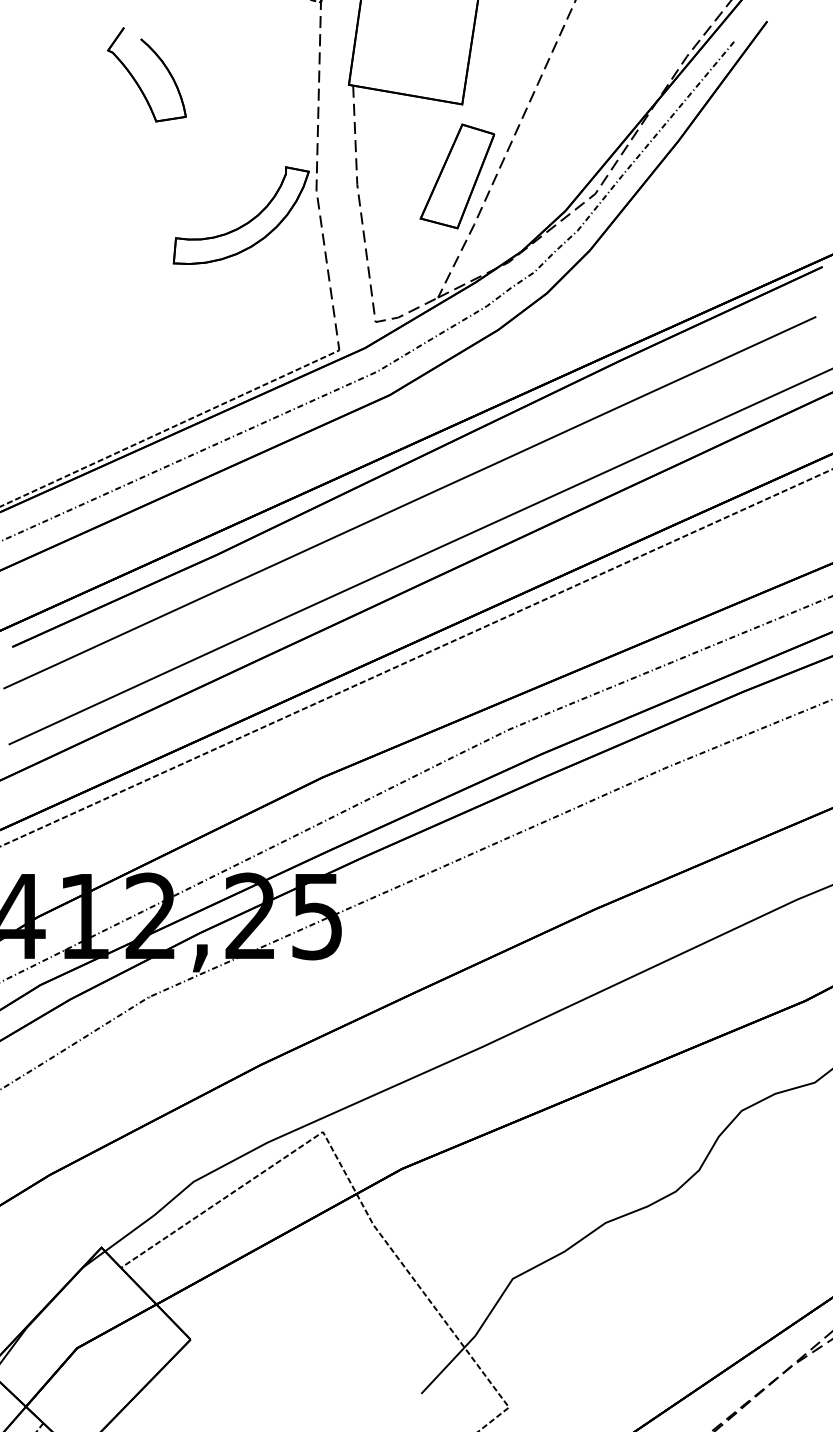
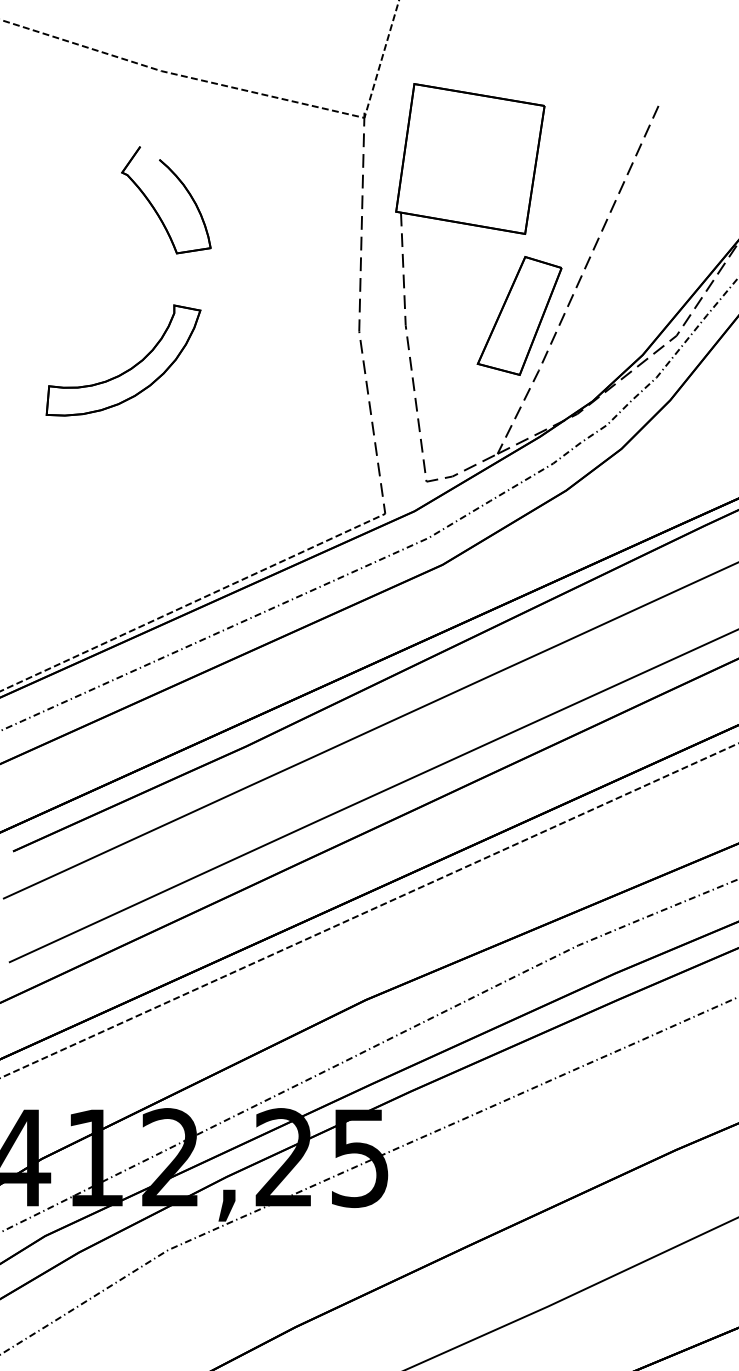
part: (244, 223) -> (127, 369), moved

